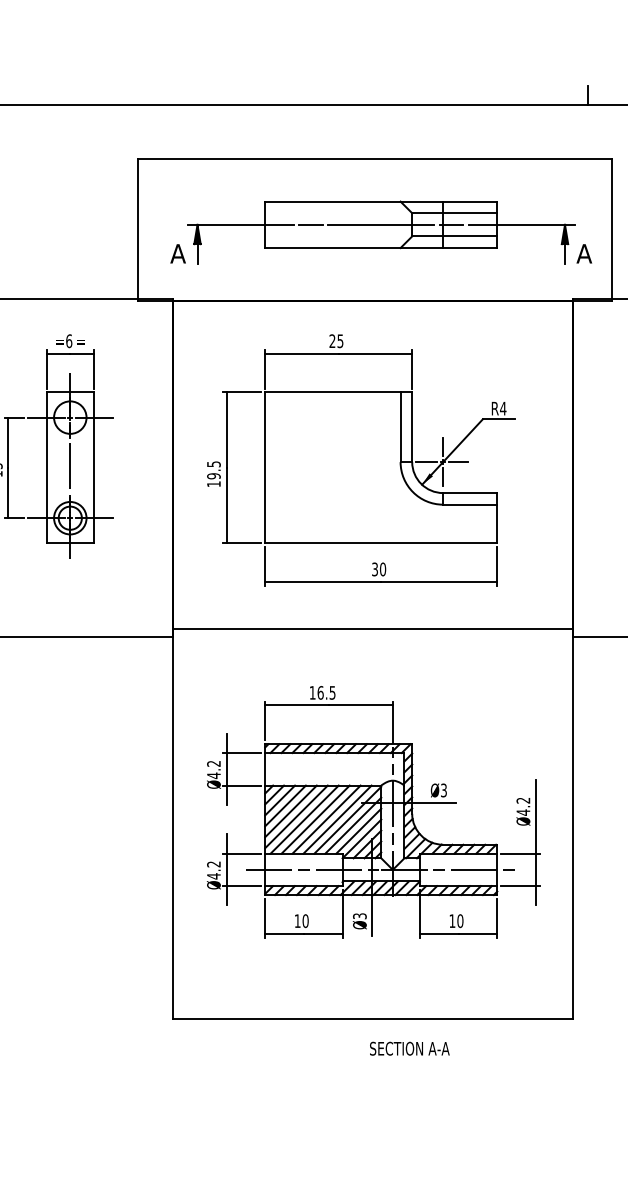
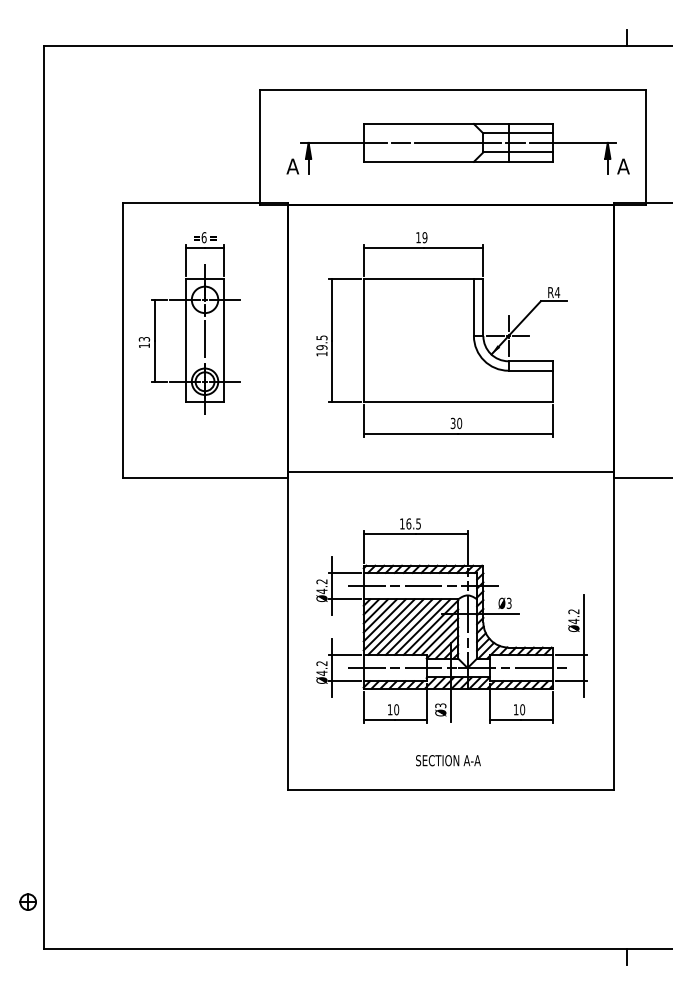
text: (336, 340) -> (421, 237), 25 -> 19
line: (338, 769) -> (423, 586), added
text: (409, 1048) -> (448, 760), moved

